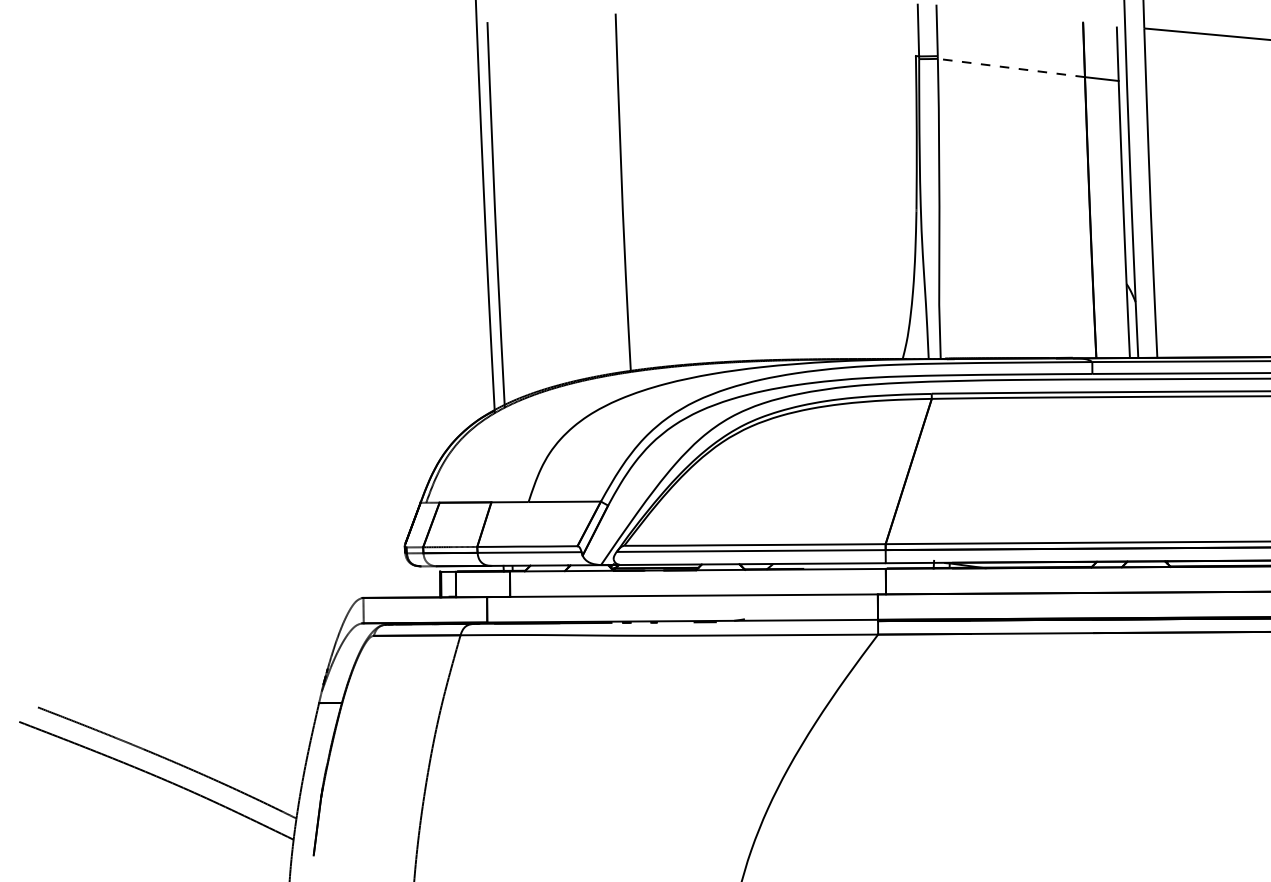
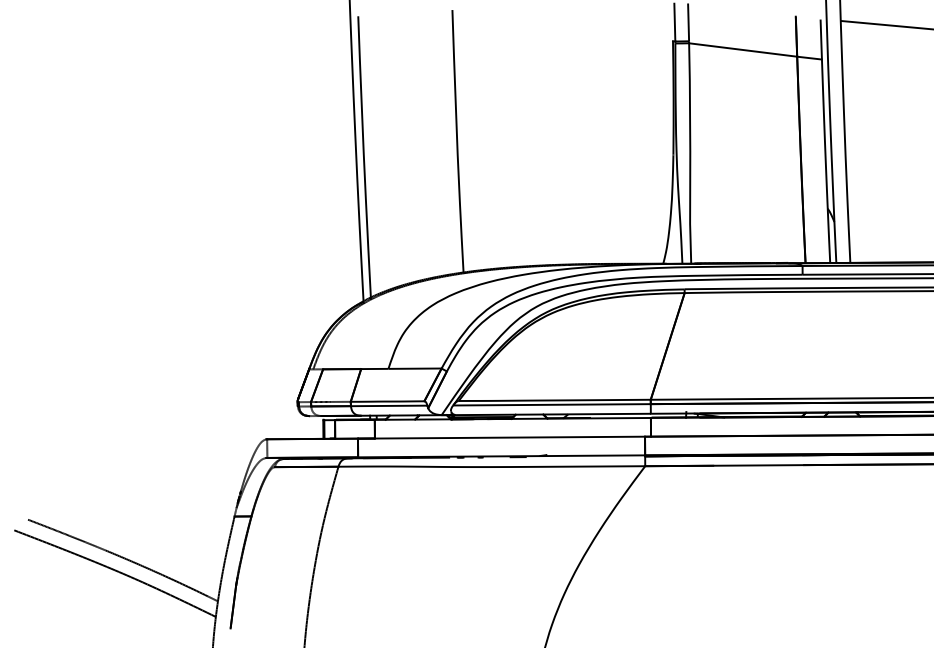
line: (1010, 67) -> (742, 49), dashed -> solid

